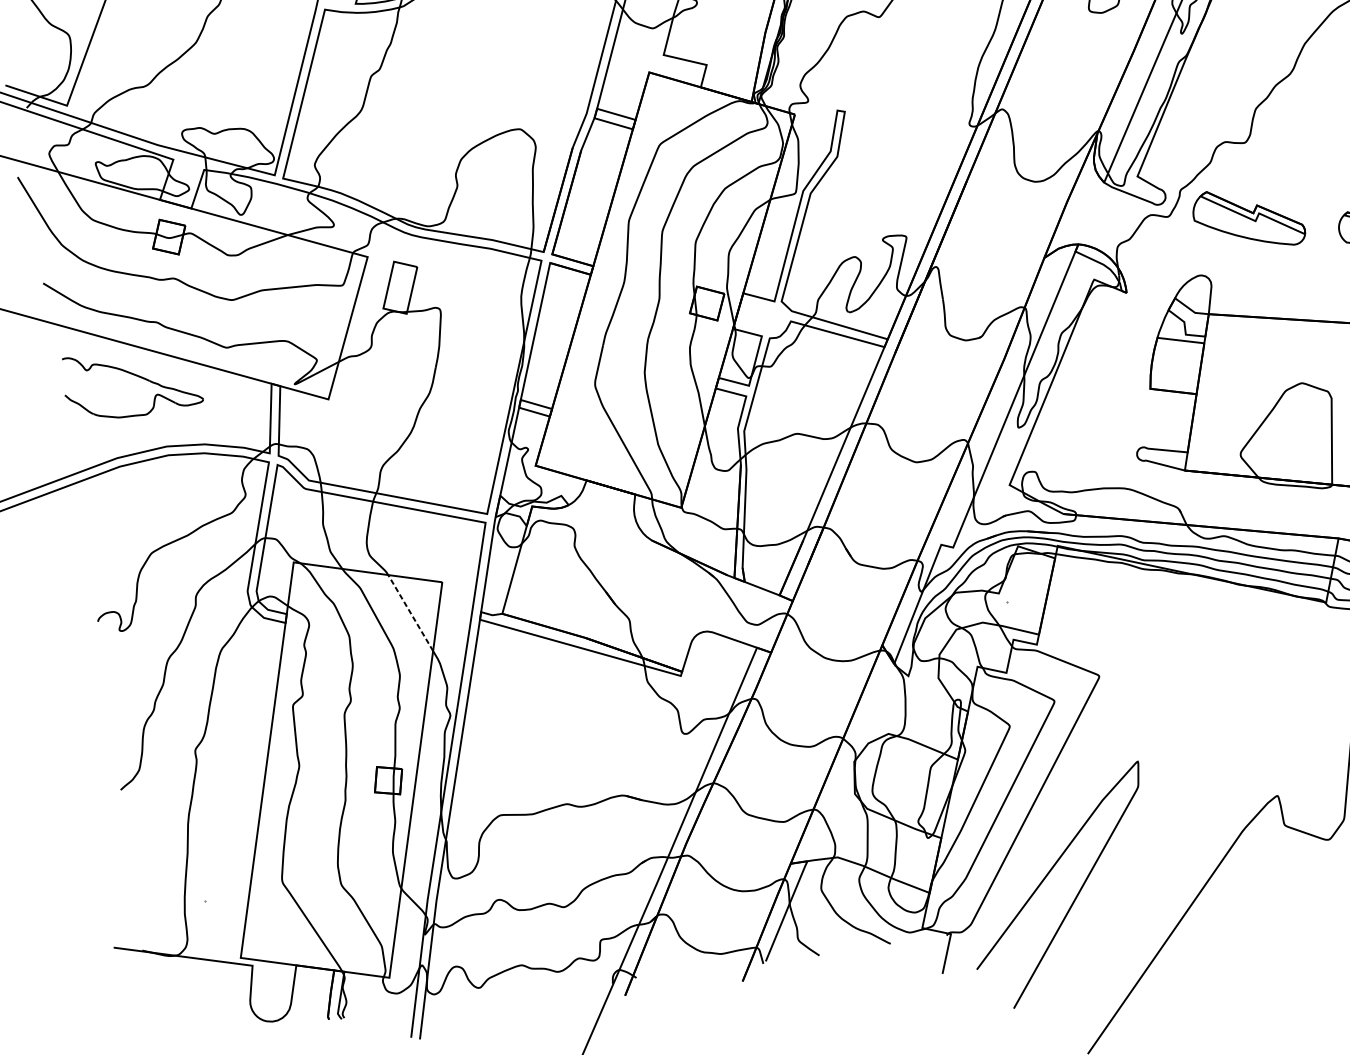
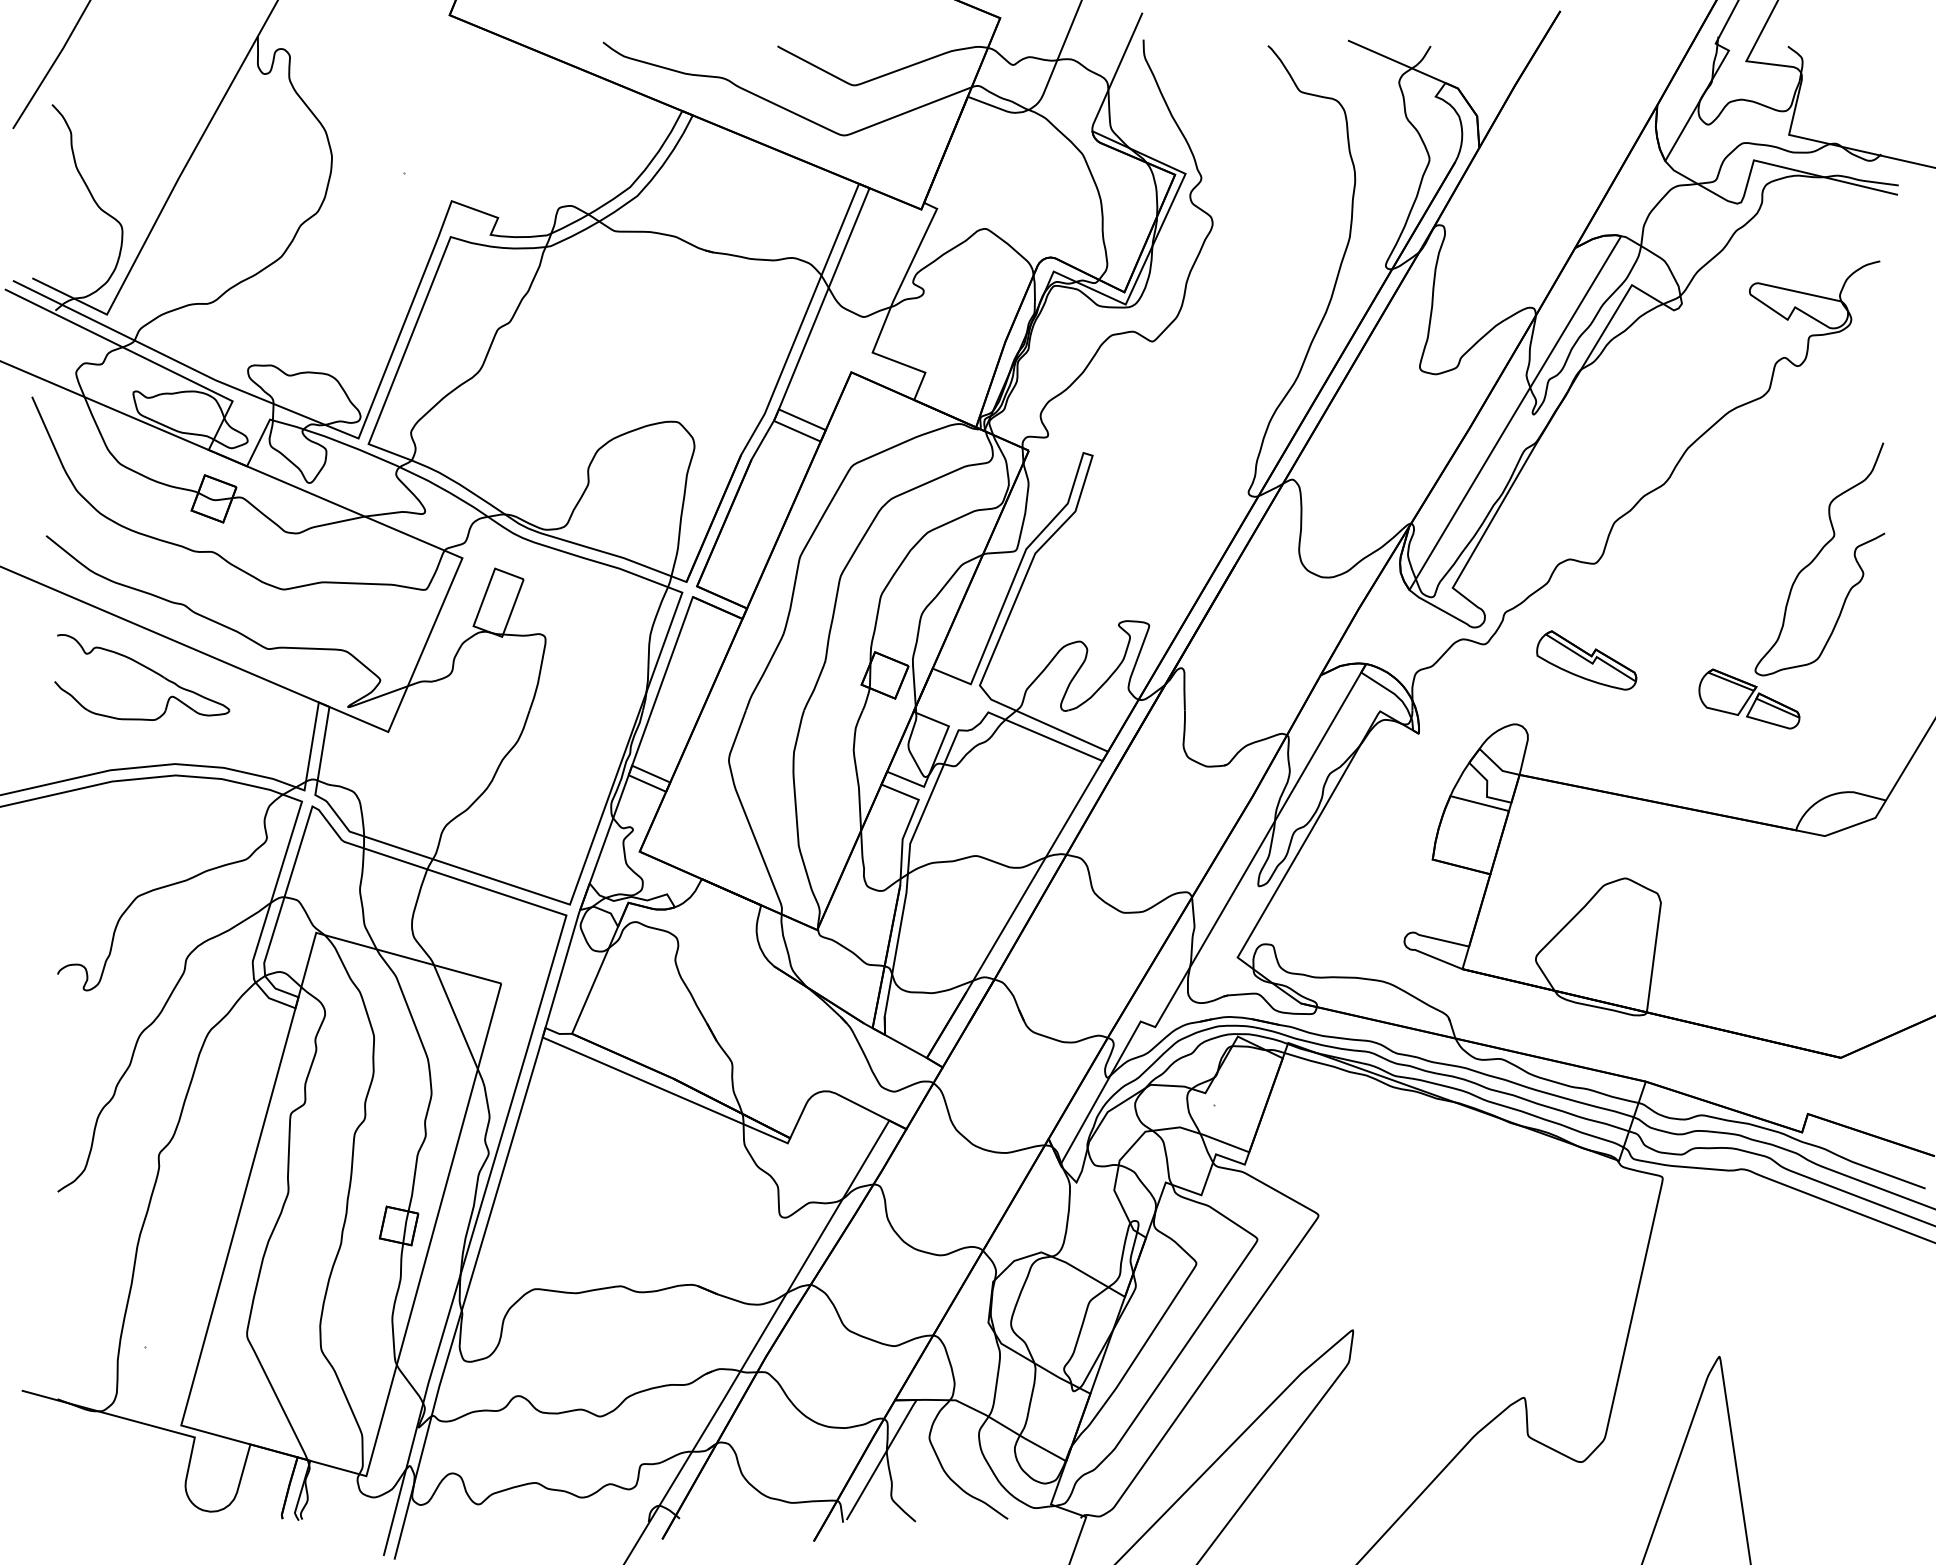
part: (1248, 218) -> (1586, 660), size x0.71
line: (410, 612) -> (455, 1016), dashed -> solid

